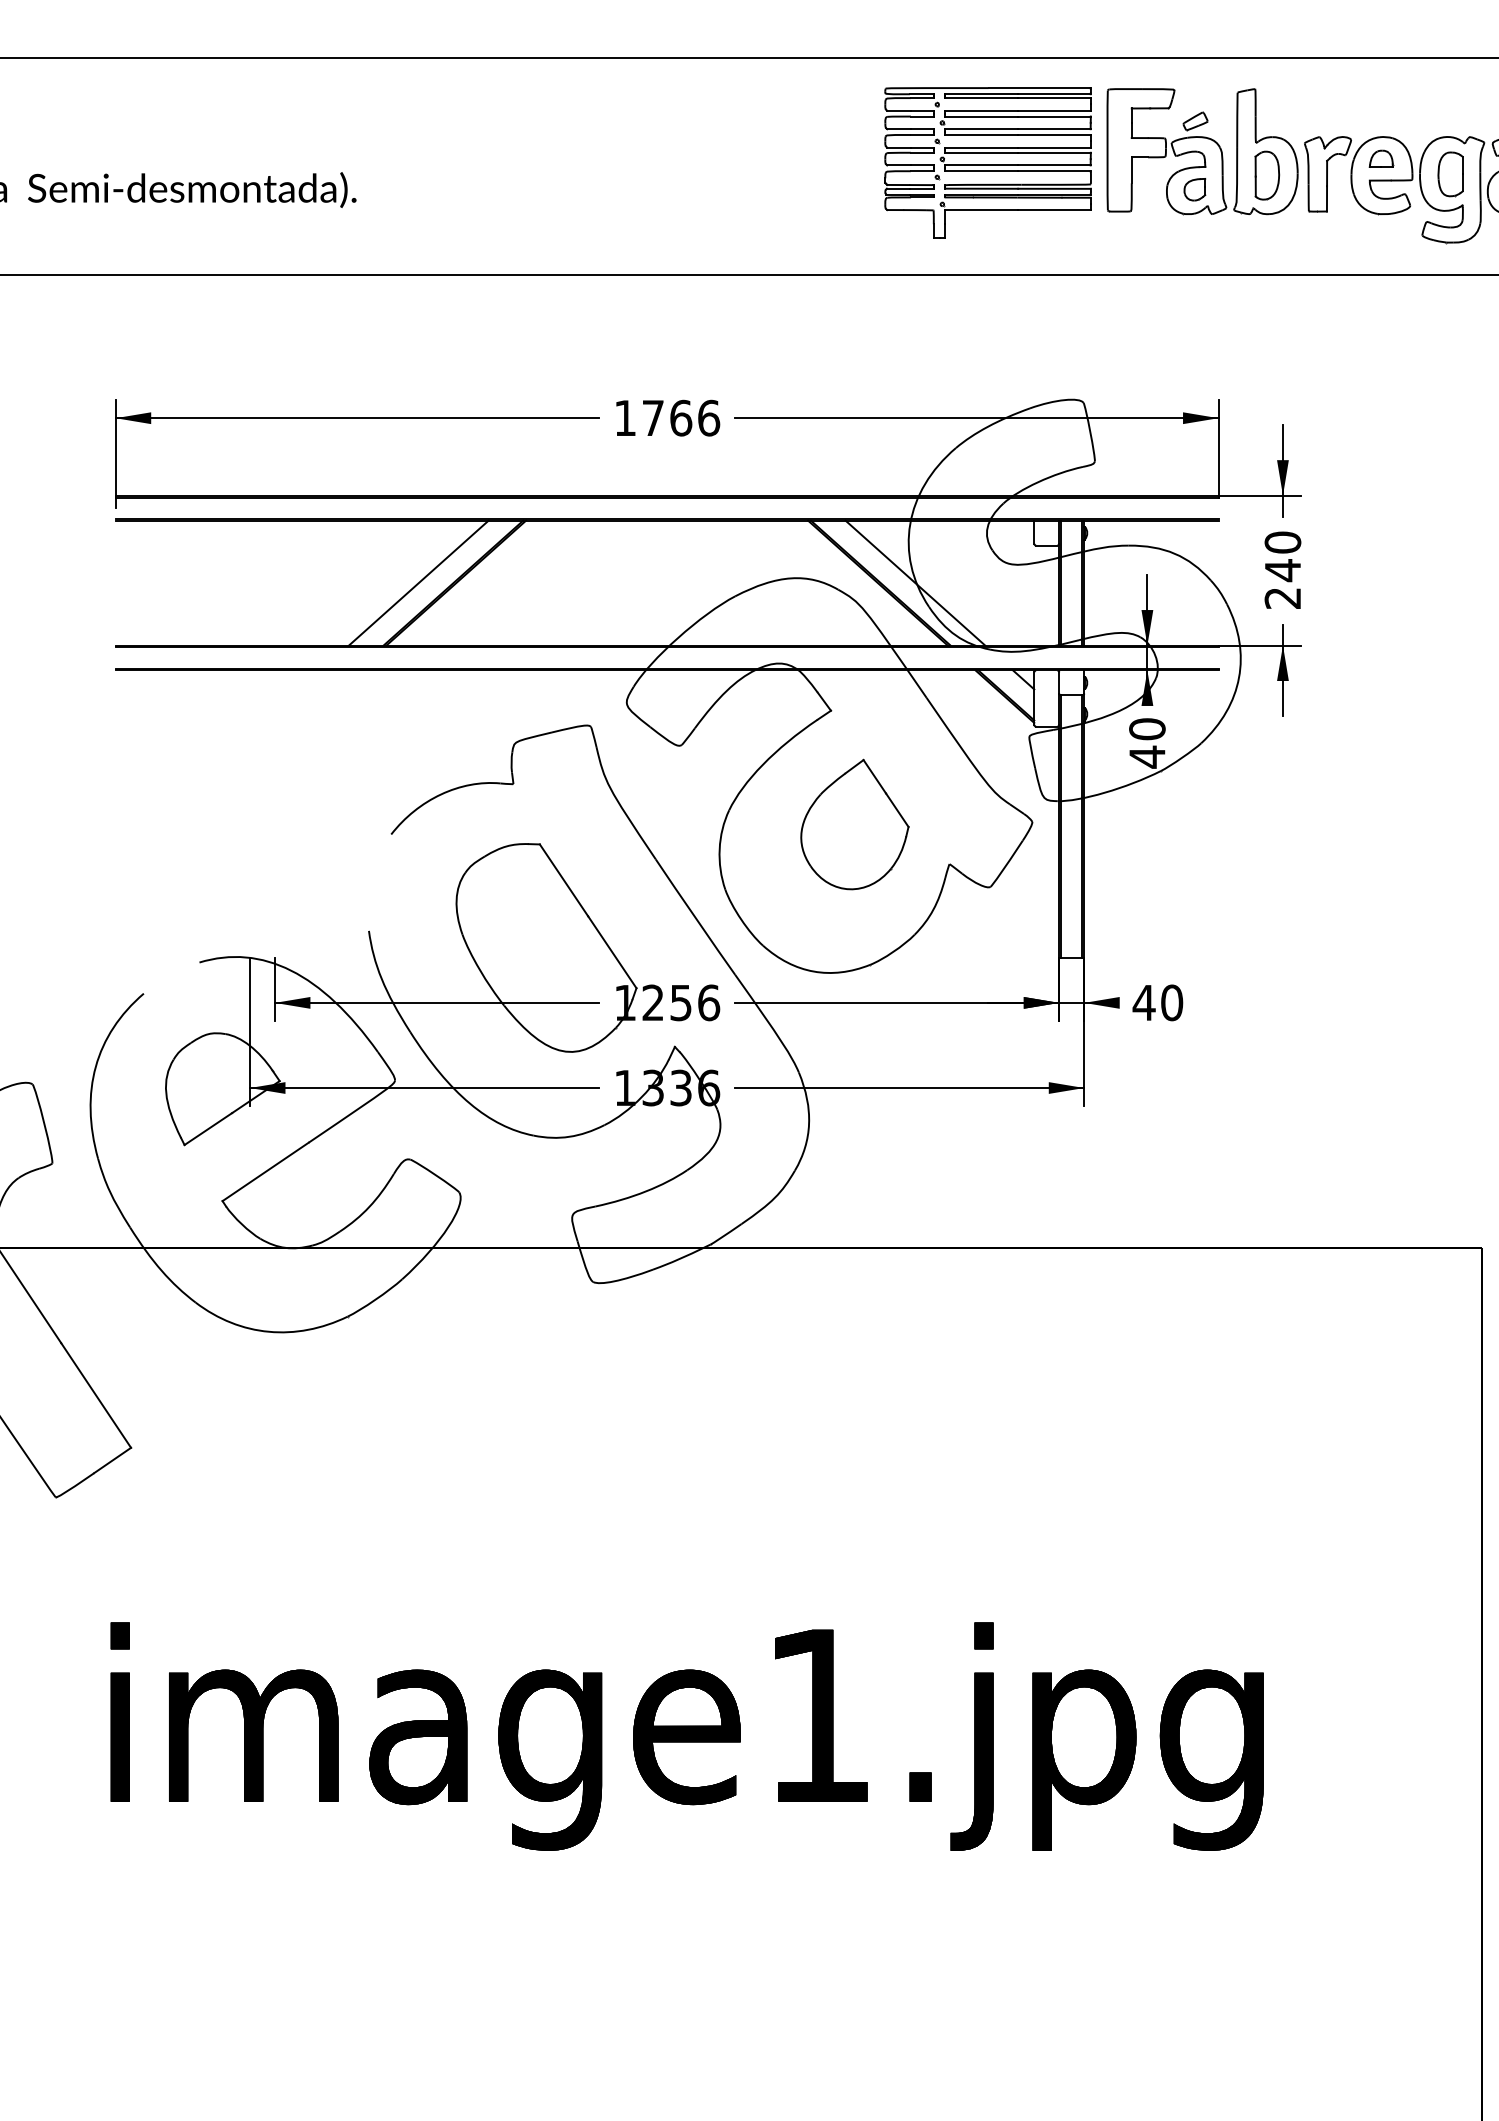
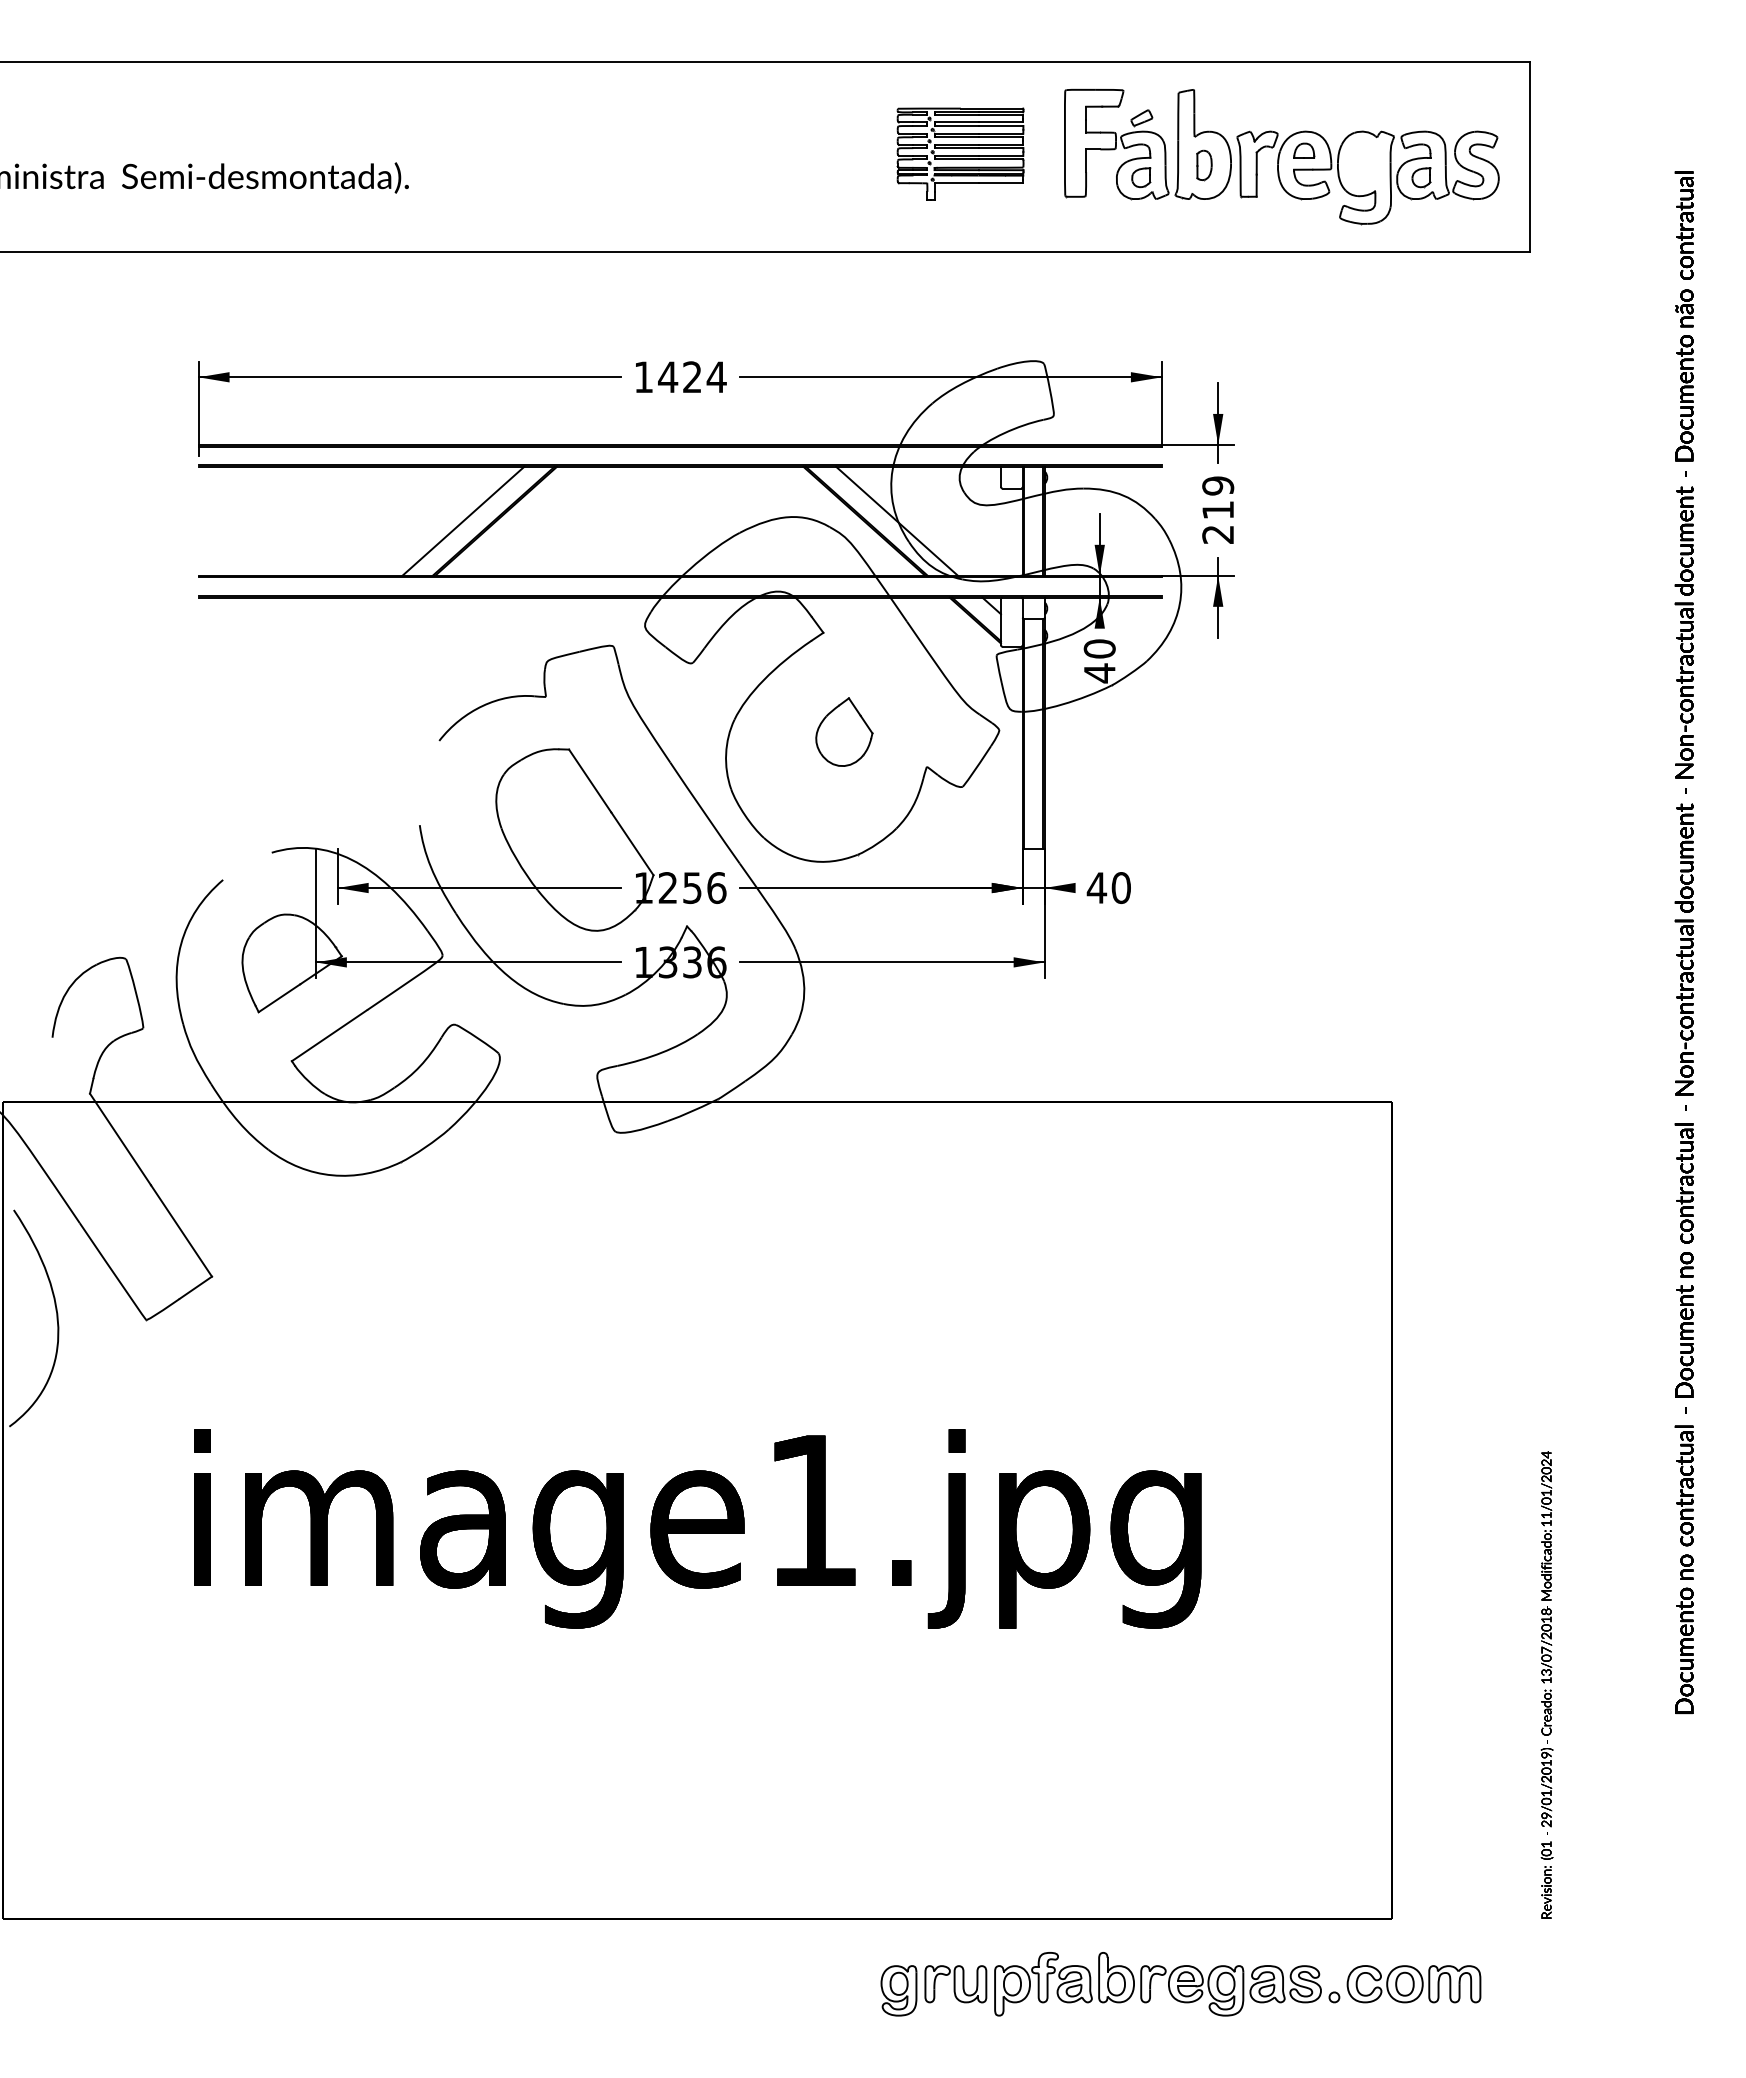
part: (987, 163) -> (960, 154), size x0.7
part: (1450, 174) -> (1364, 164), removed
part: (1267, 175) -> (1204, 165), size x0.7
text: (681, 418) -> (692, 377), 1766 -> 1424
text: (1283, 556) -> (1218, 498), 240 -> 219
part: (855, 823) -> (844, 731), size x0.6

